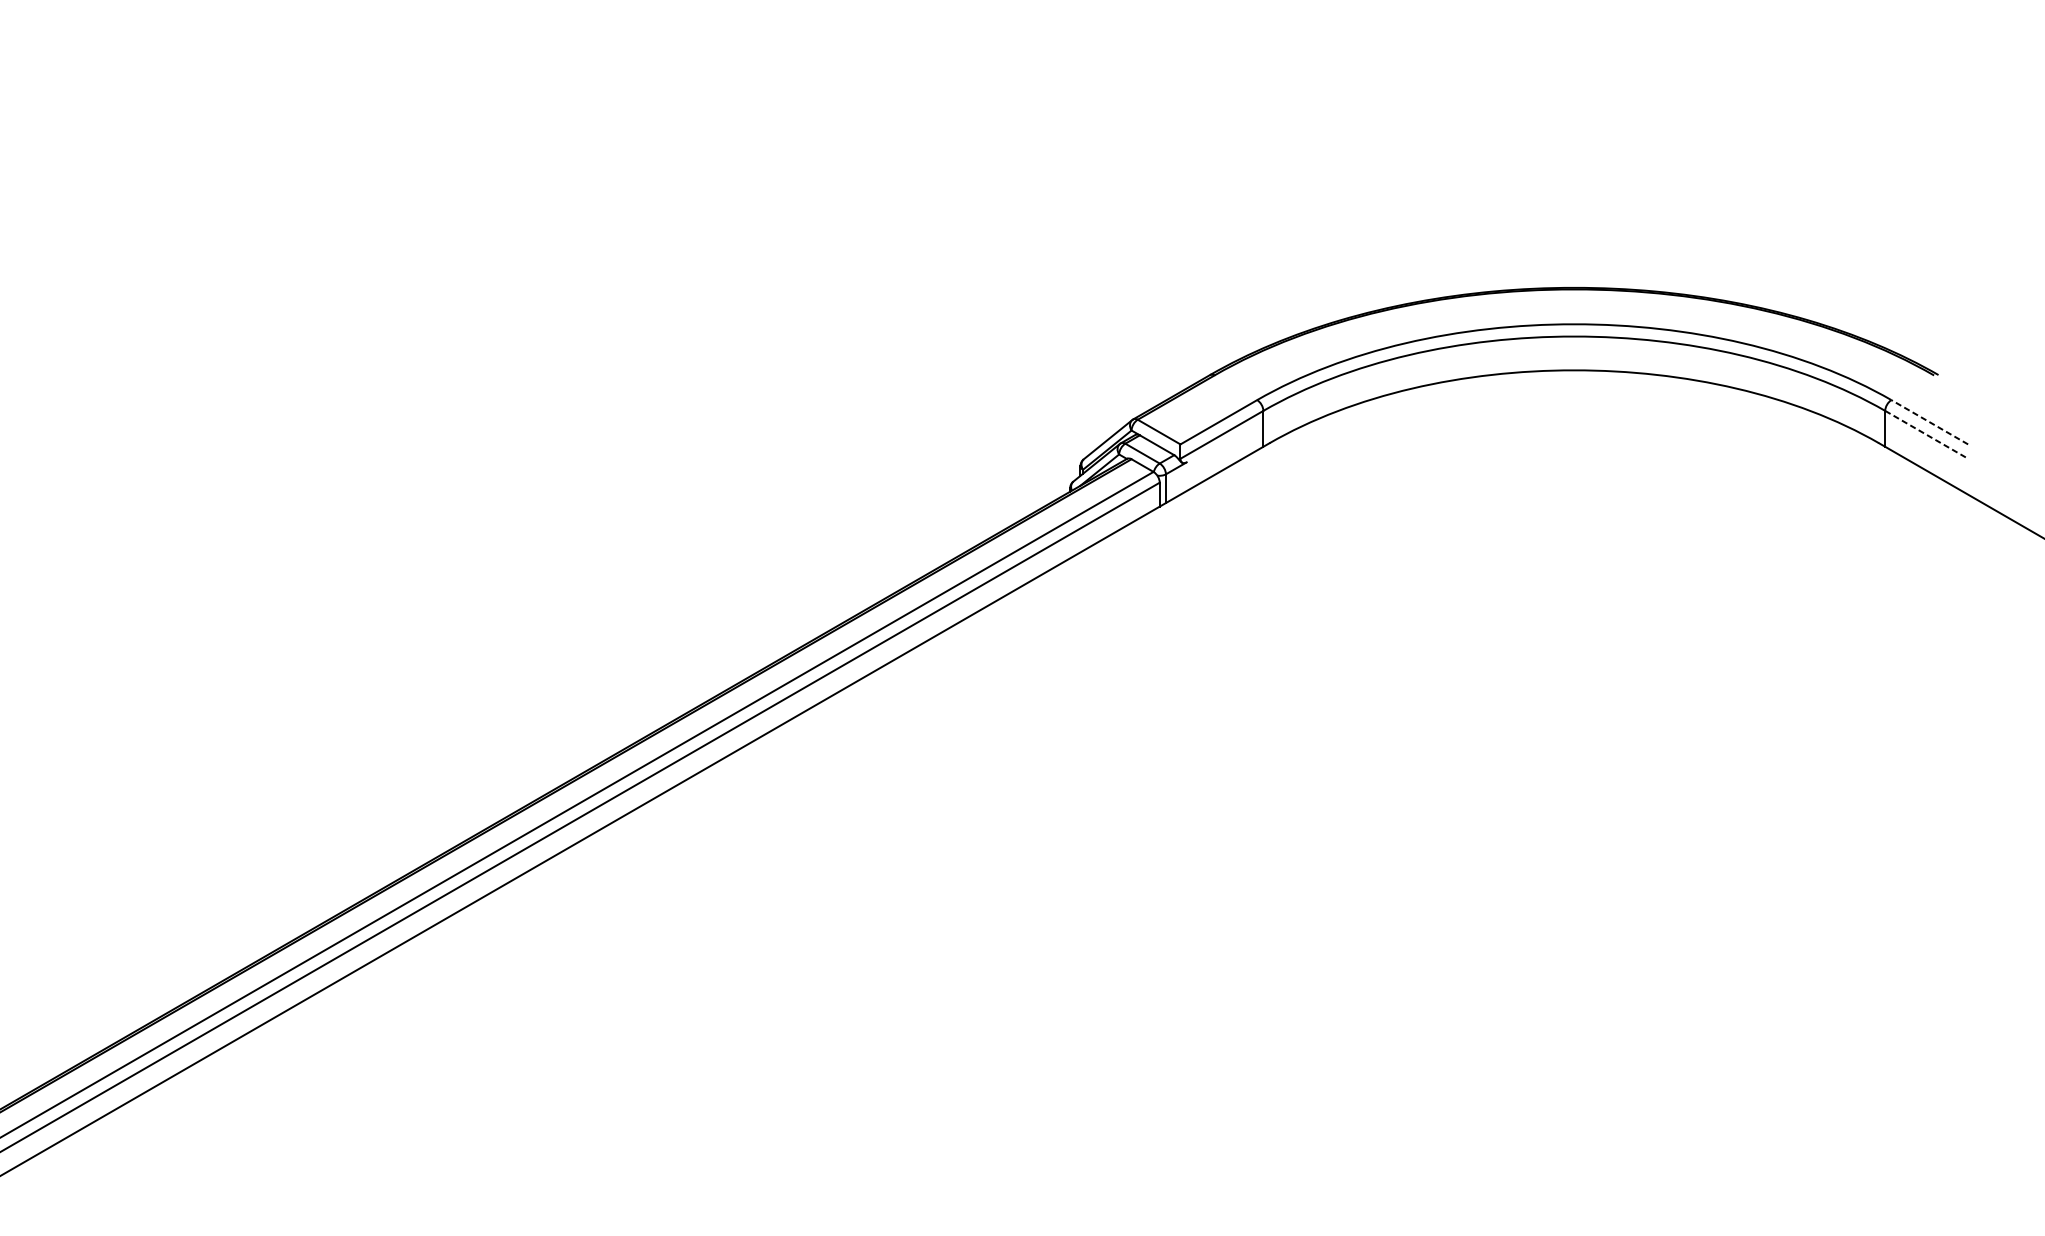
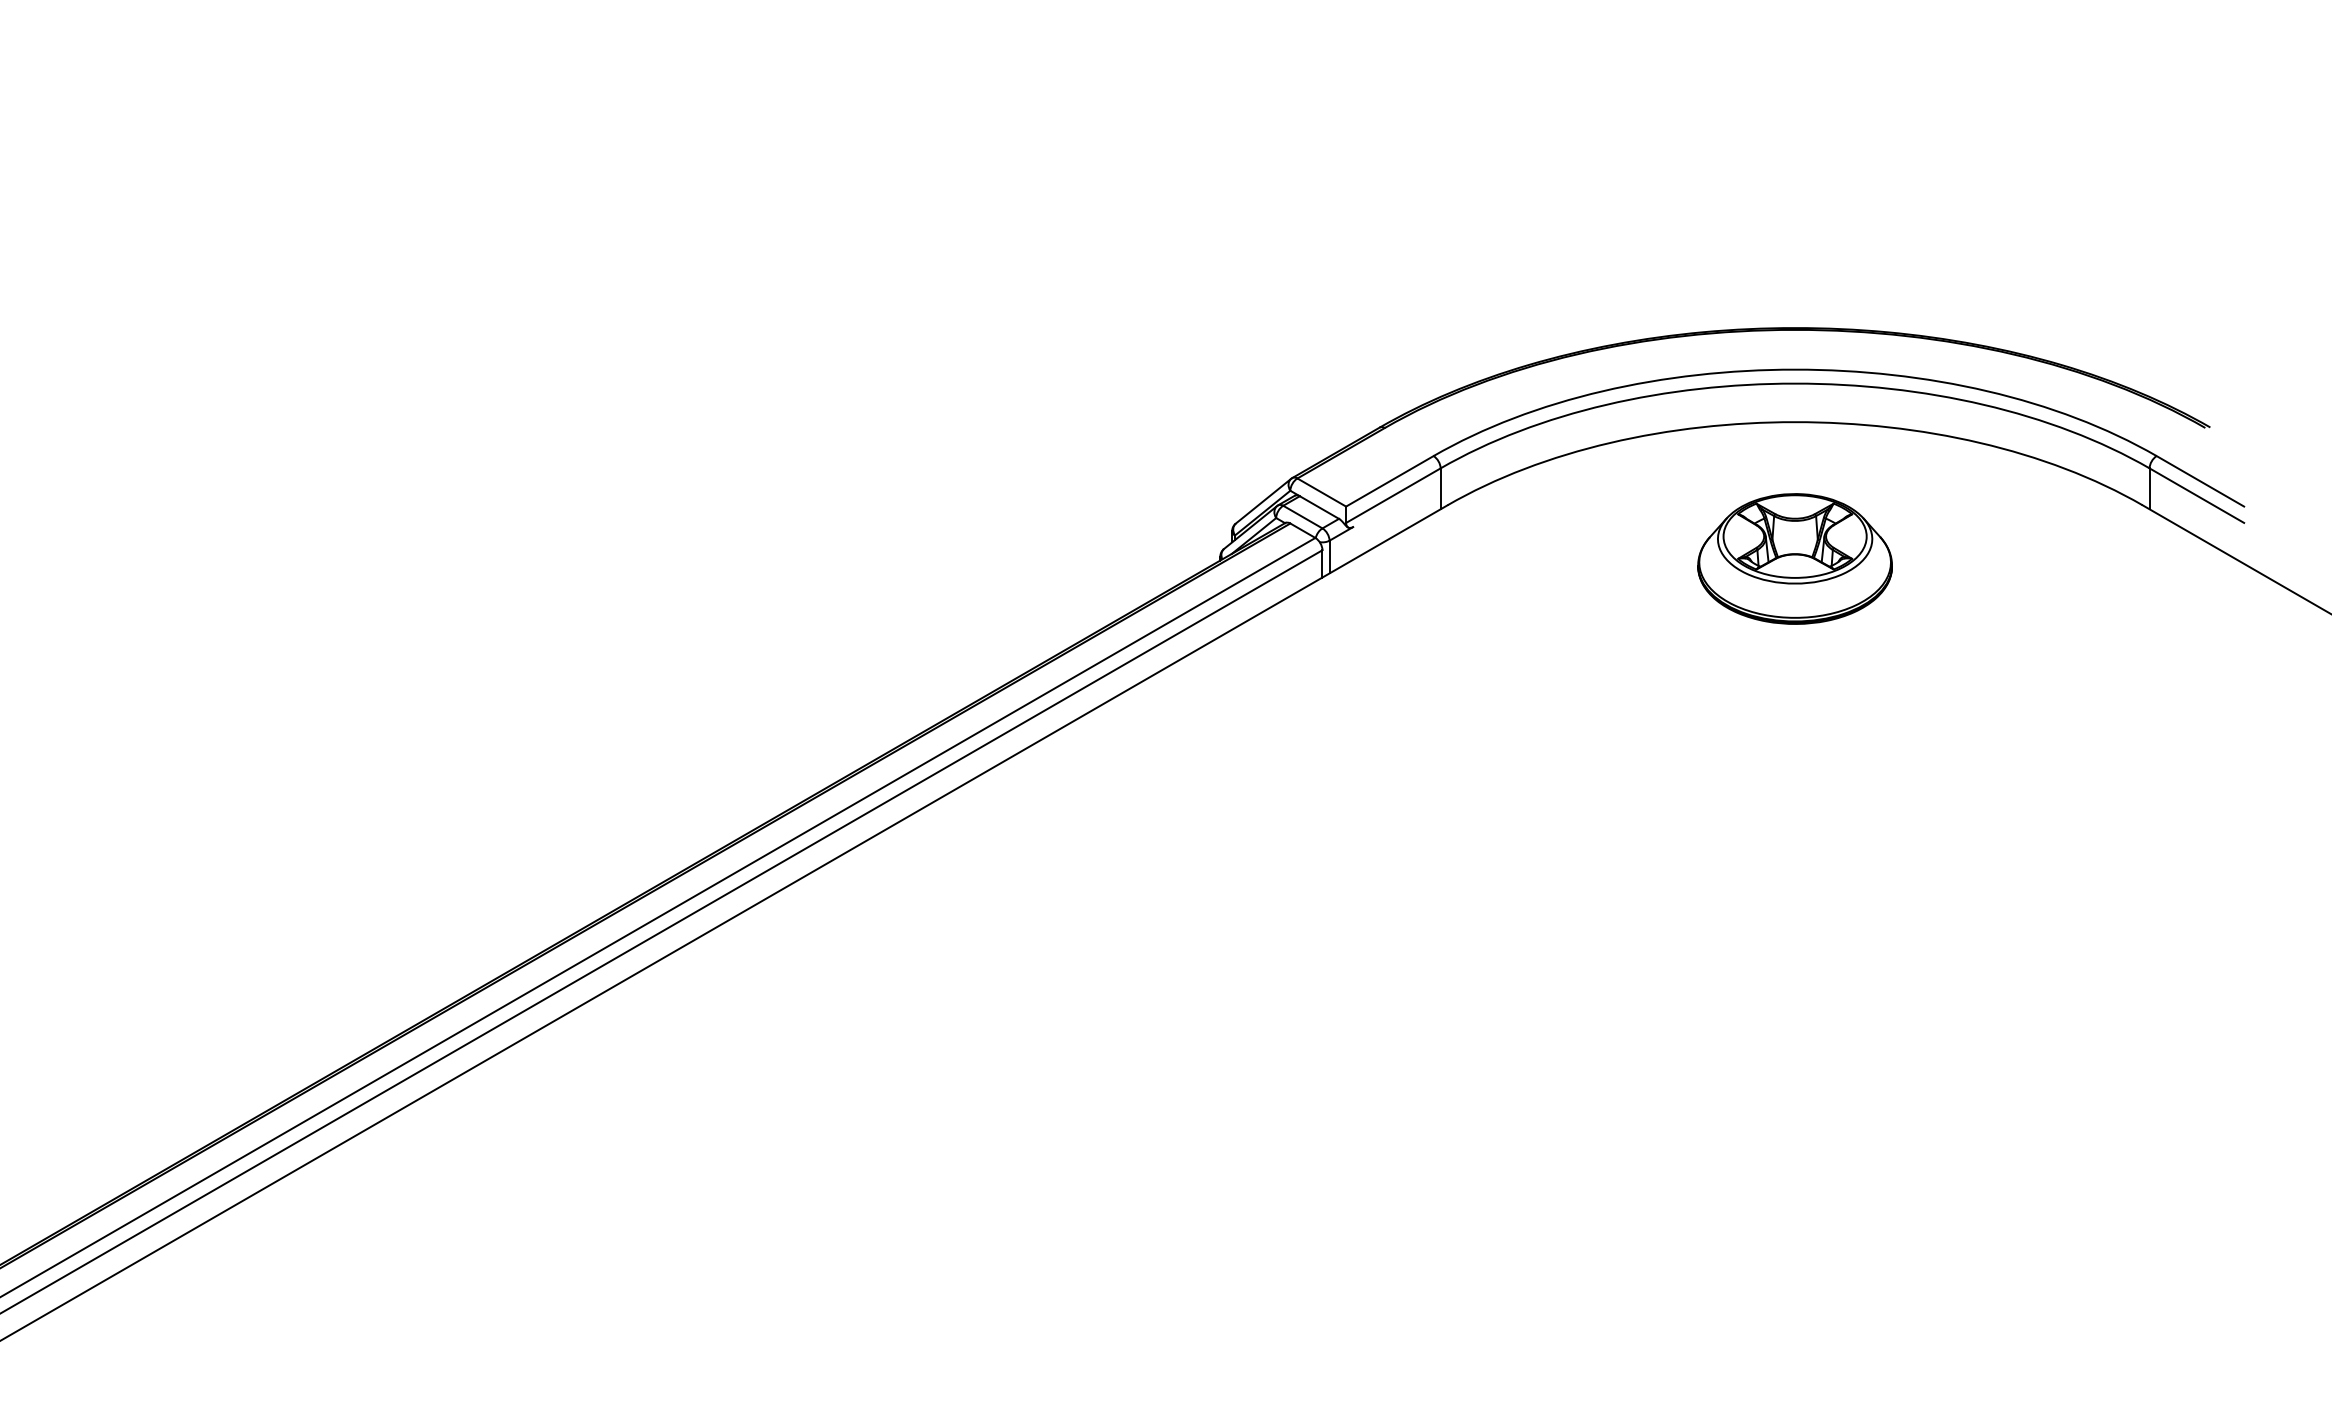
line: (1928, 422) -> (2199, 481), dashed -> solid
line: (1926, 434) -> (2196, 495), dashed -> solid
part: (1573, 489) -> (1794, 558), added

